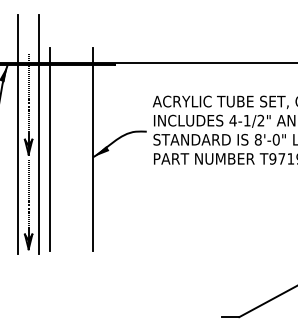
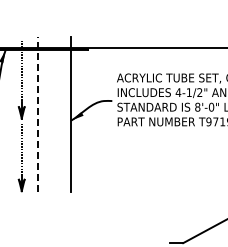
line: (17, 134) -> (13, 103), removed
line: (40, 134) -> (30, 103), removed
line: (50, 149) -> (38, 114), solid -> dashed

